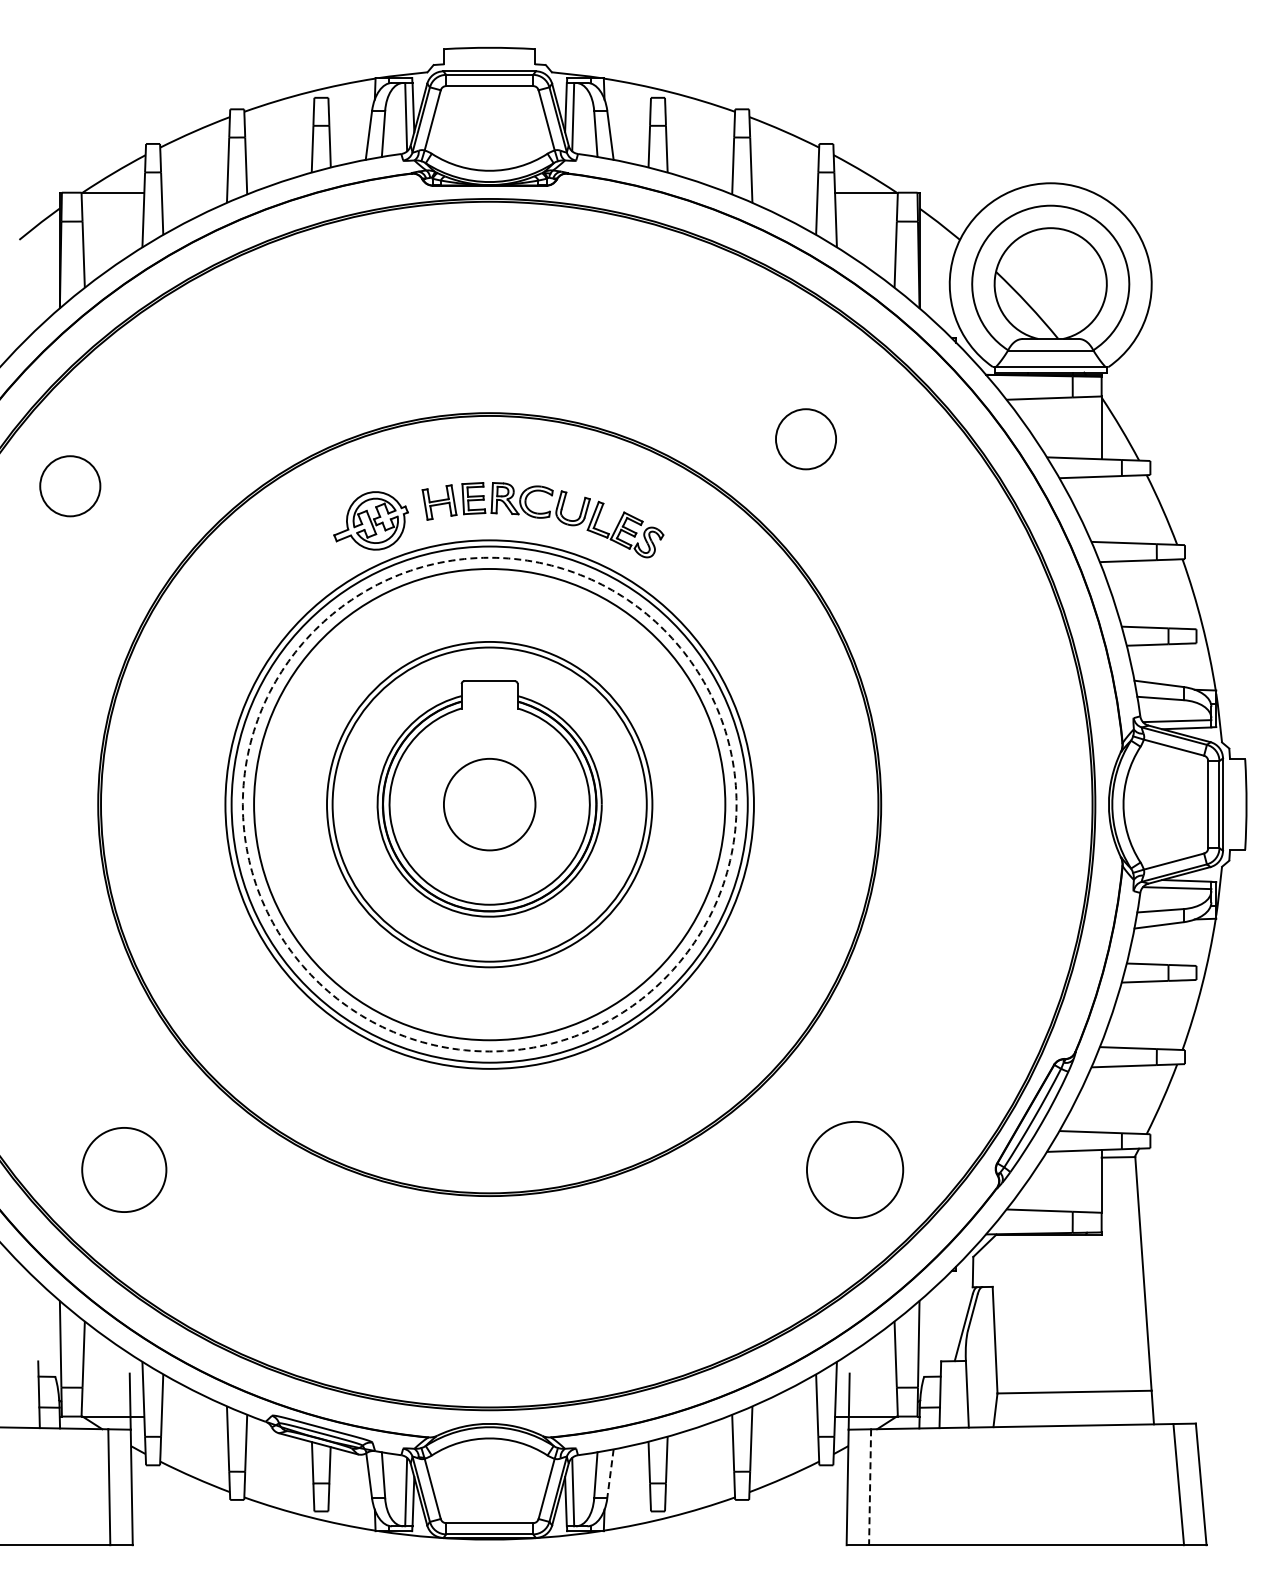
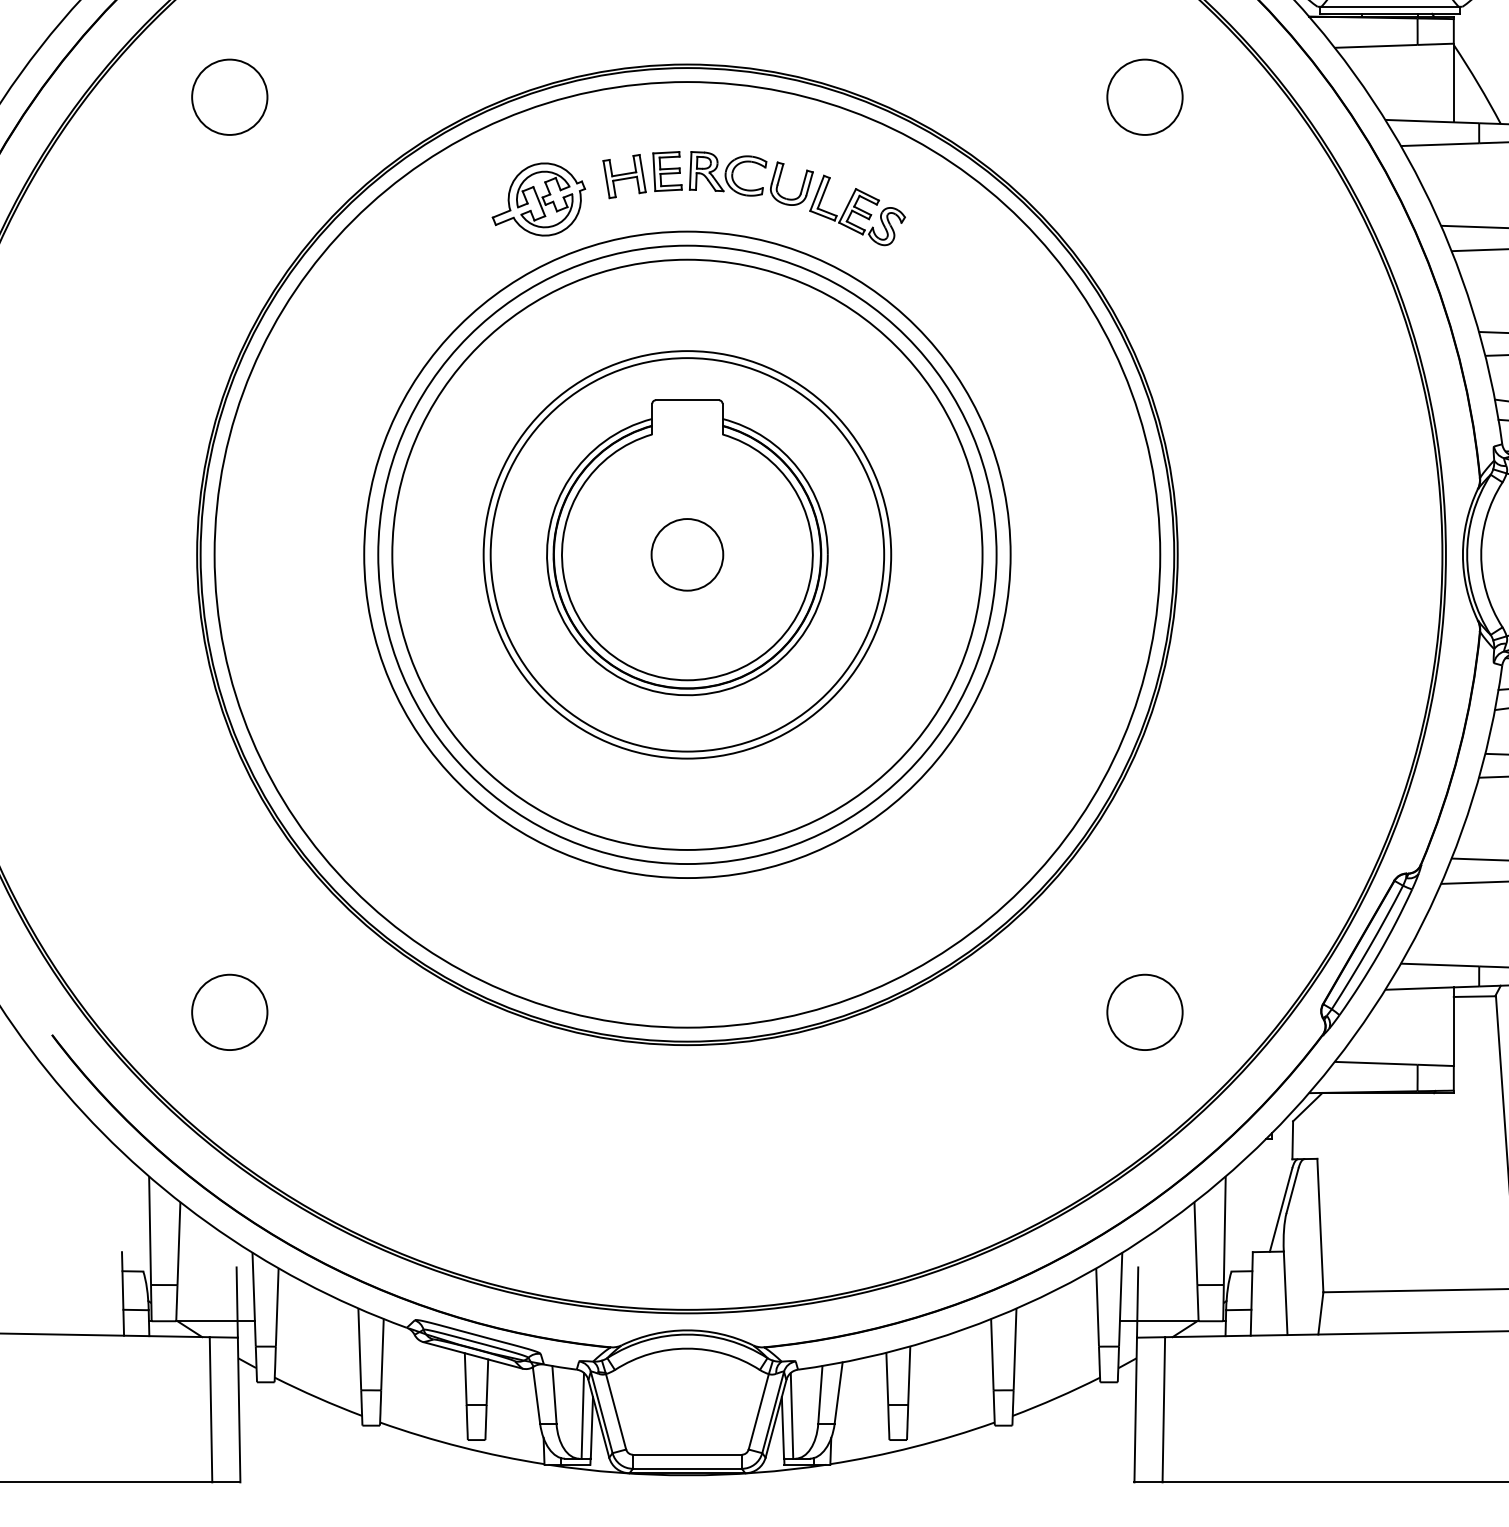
circle: (805, 439) -> (1144, 97), moved
circle: (70, 486) -> (230, 97), moved
circle: (489, 804) -> (687, 554), dashed -> solid
circle: (489, 804) -> (687, 554), size x0.62
circle: (489, 804) -> (687, 554), size x1.43
circle: (124, 1169) -> (230, 1011), size x0.71
circle: (854, 1169) -> (1144, 1011), size x0.62
line: (610, 1473) -> (838, 1392), dashed -> solid
line: (870, 1487) -> (1164, 1410), dashed -> solid

